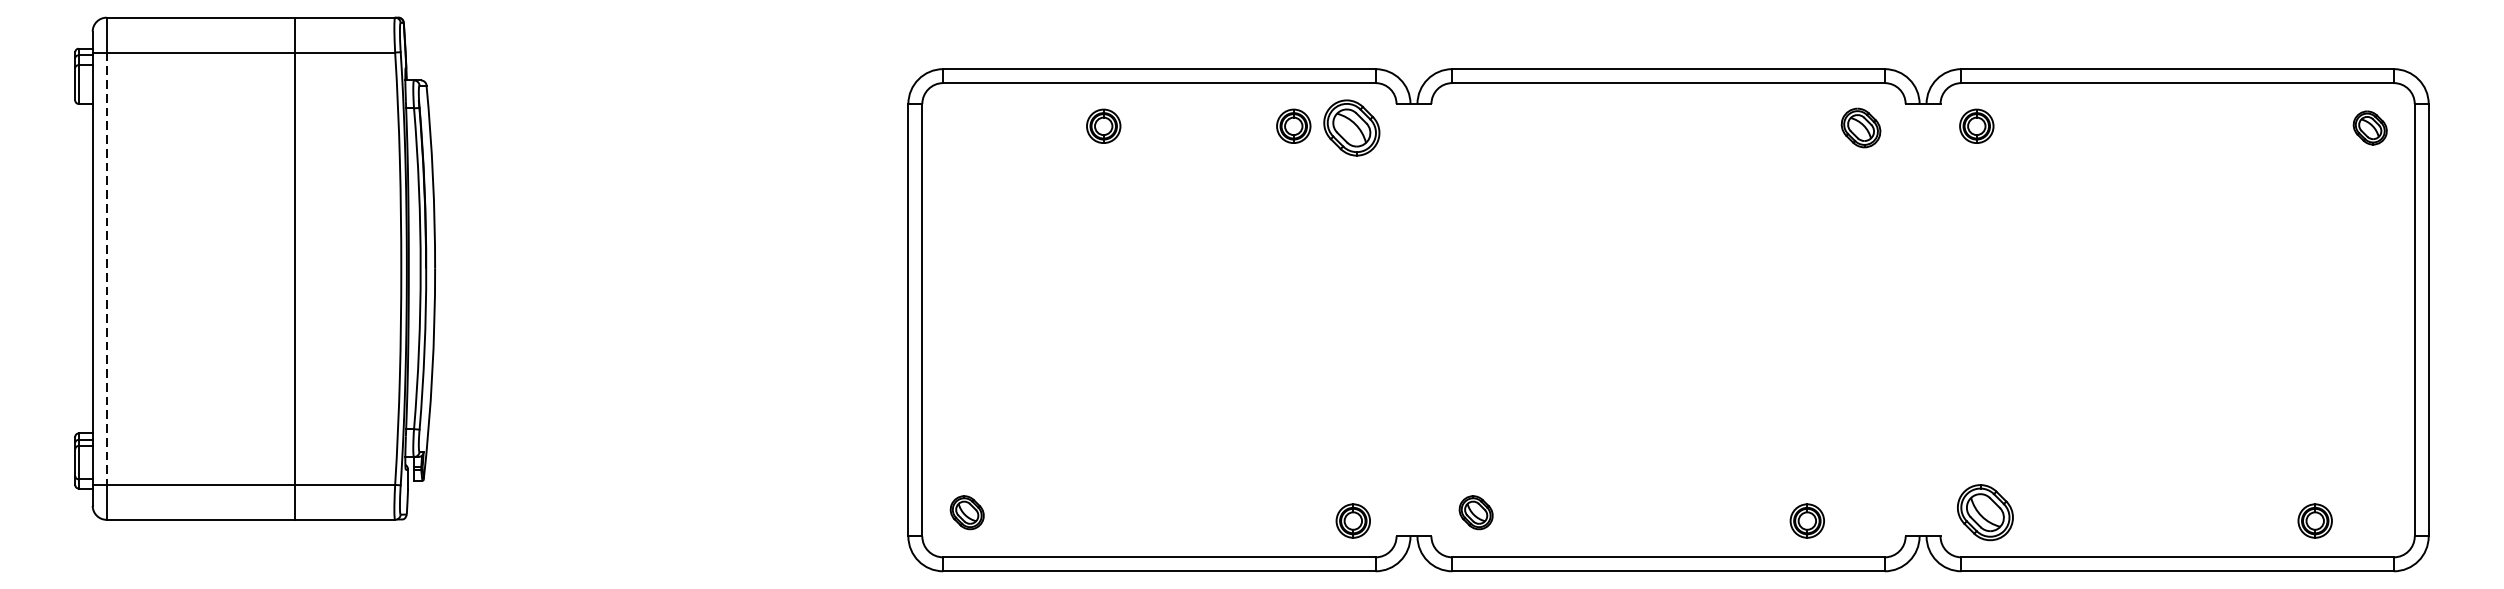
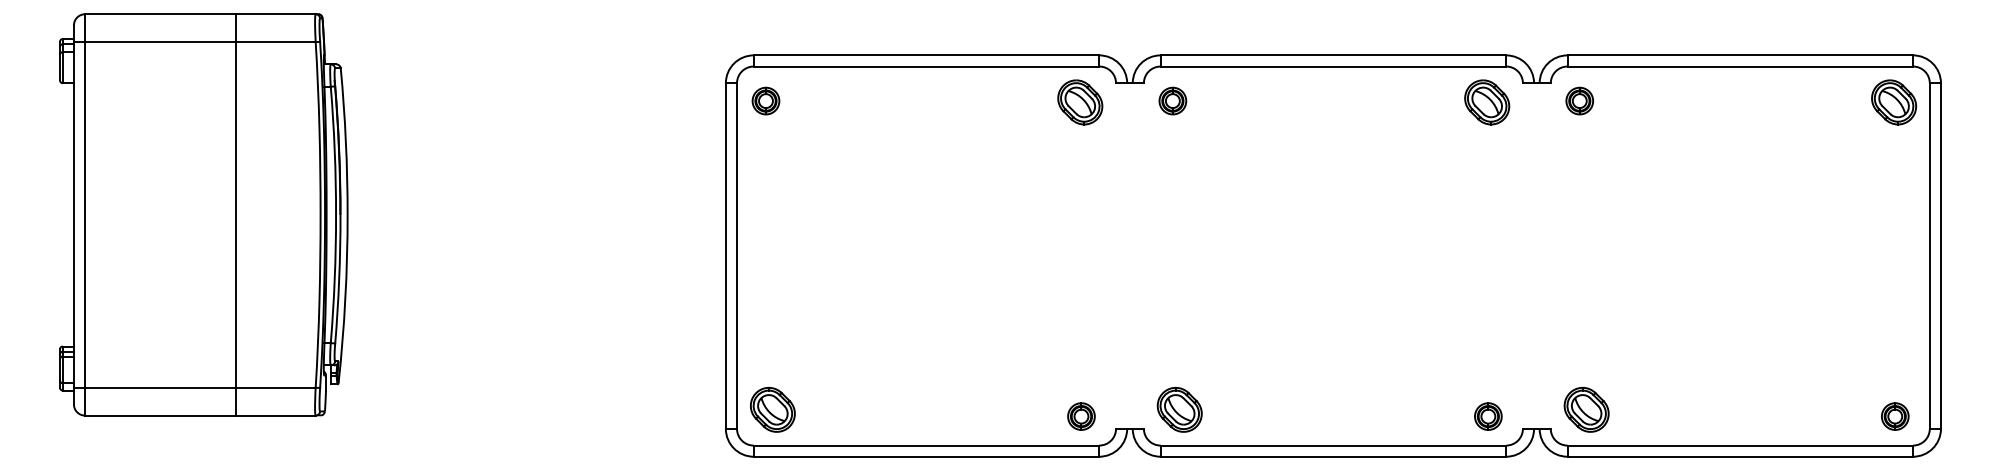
part: (1103, 125) -> (765, 100), moved
part: (1293, 125) -> (1172, 100), moved
part: (1861, 128) -> (1487, 102), size x1.43
part: (2370, 128) -> (1894, 102), size x1.67
line: (107, 268) -> (85, 214), dashed -> solid
part: (966, 512) -> (772, 409), size x1.67
part: (1475, 512) -> (1179, 409), size x1.67
part: (1807, 520) -> (1488, 416), moved
part: (2315, 520) -> (1895, 416), moved

